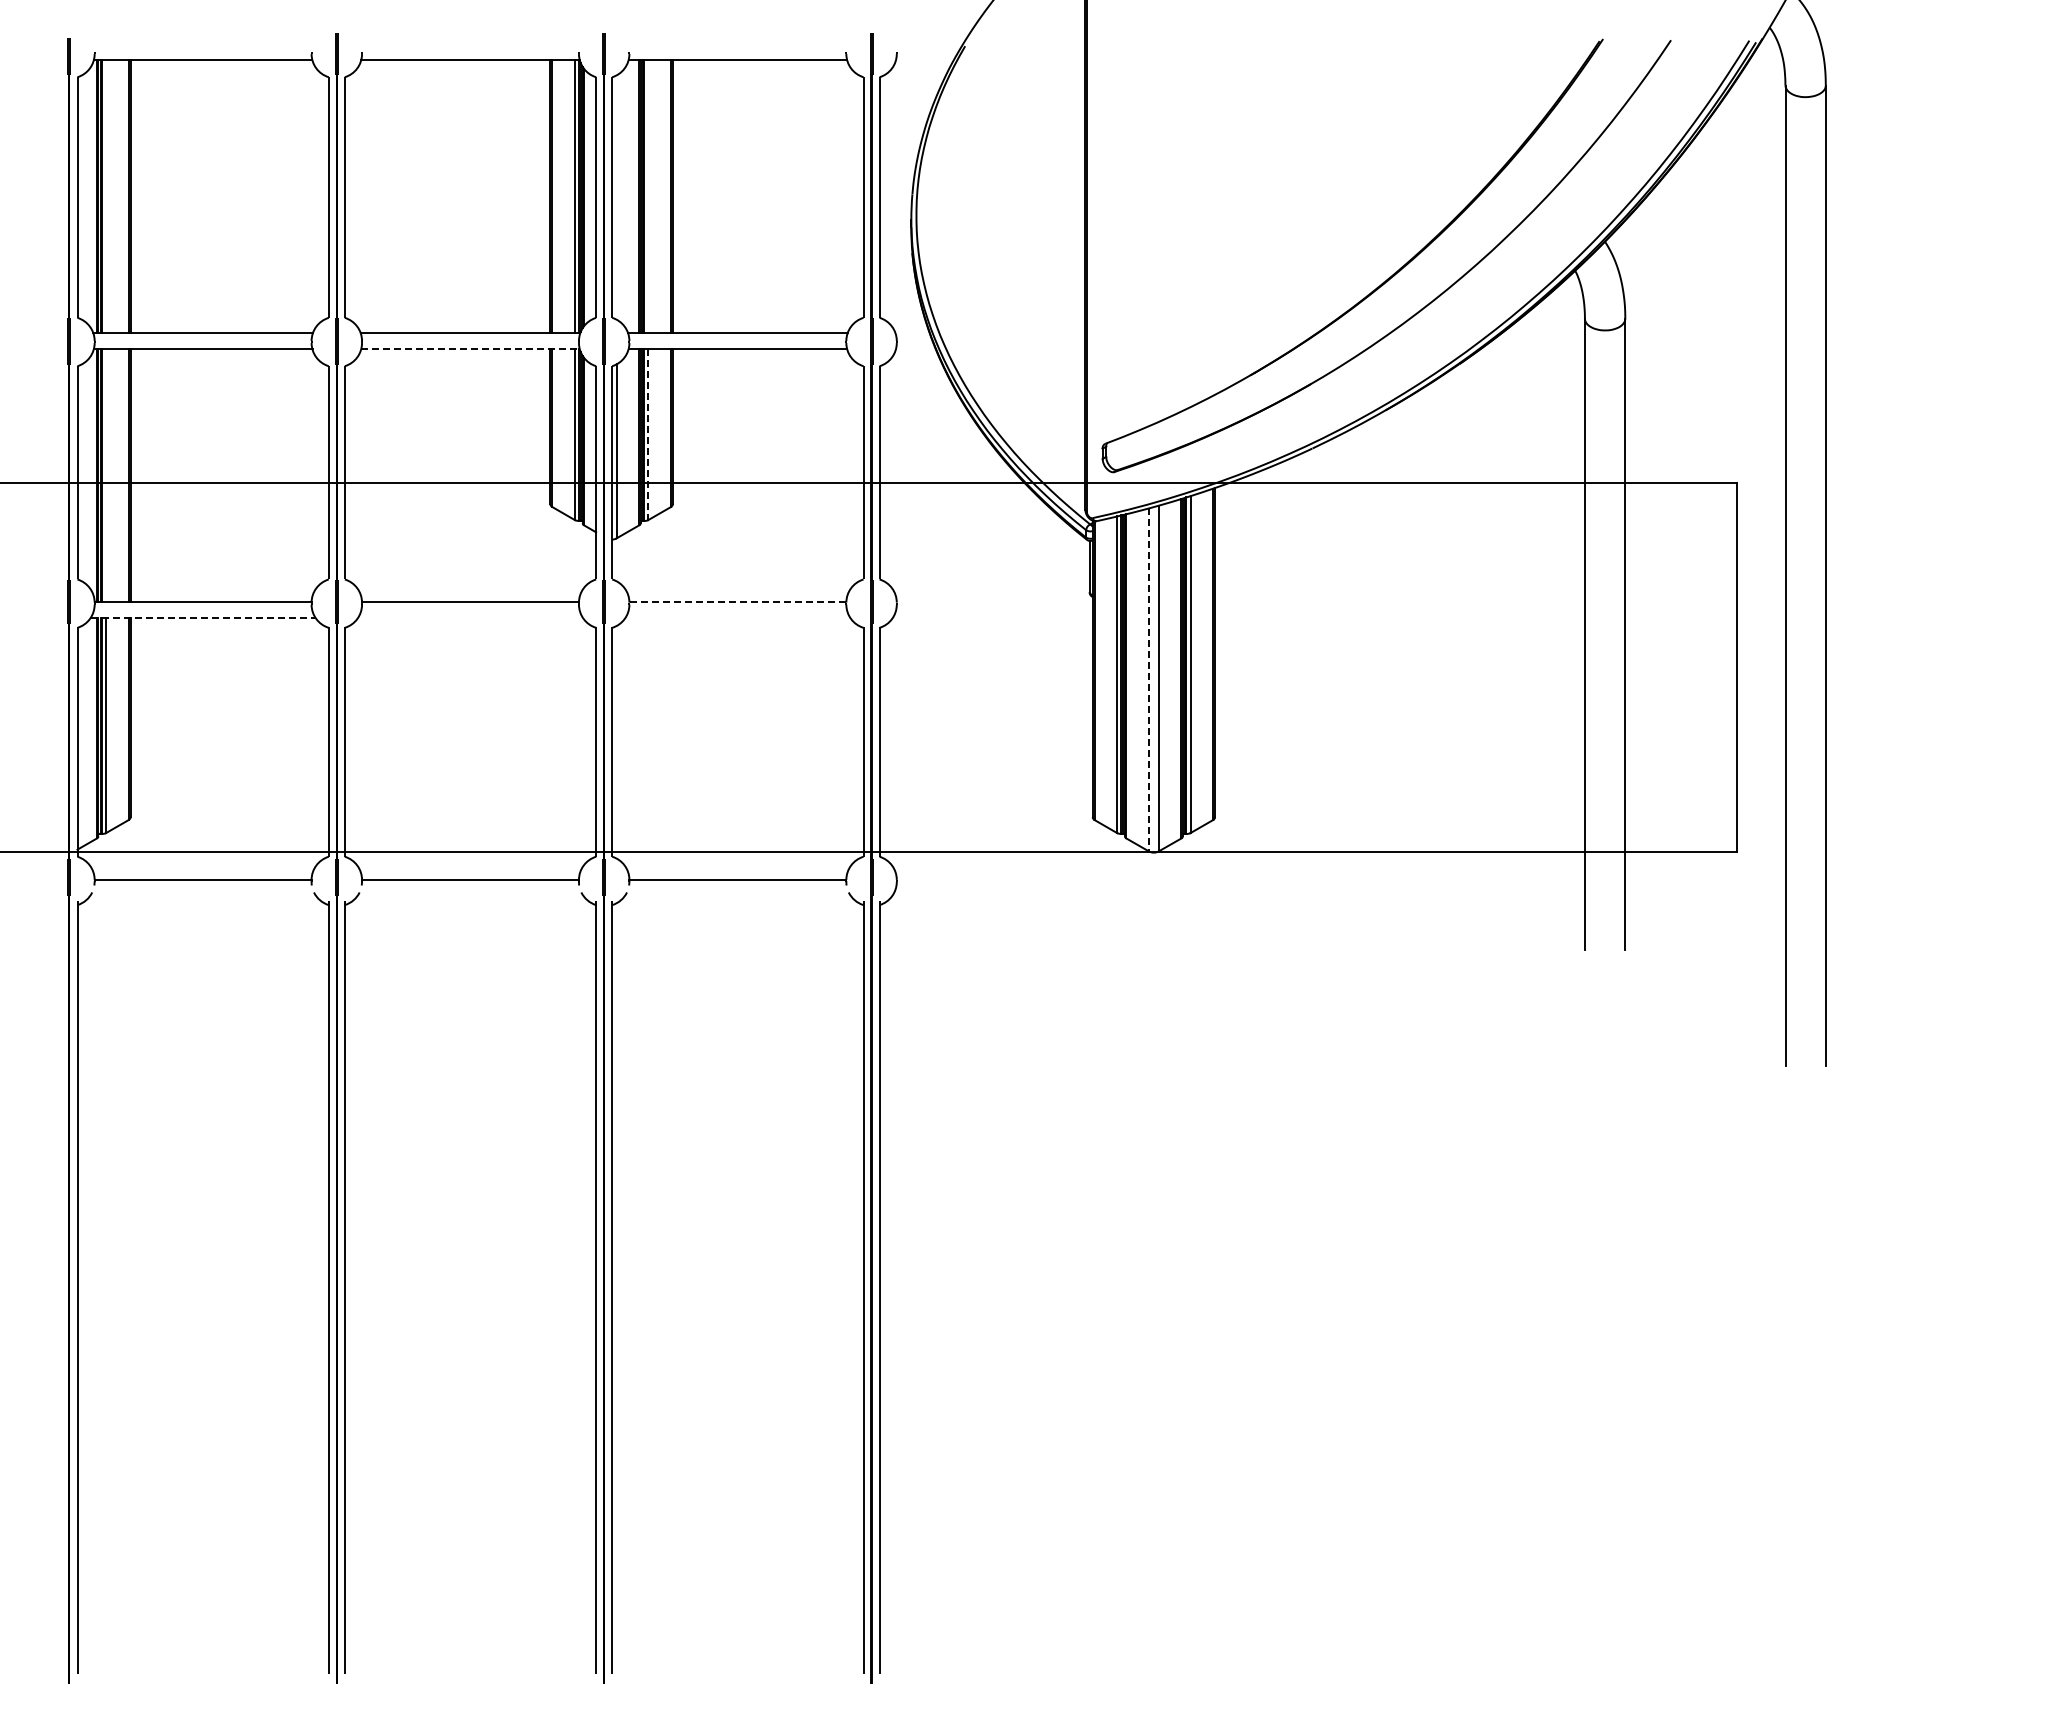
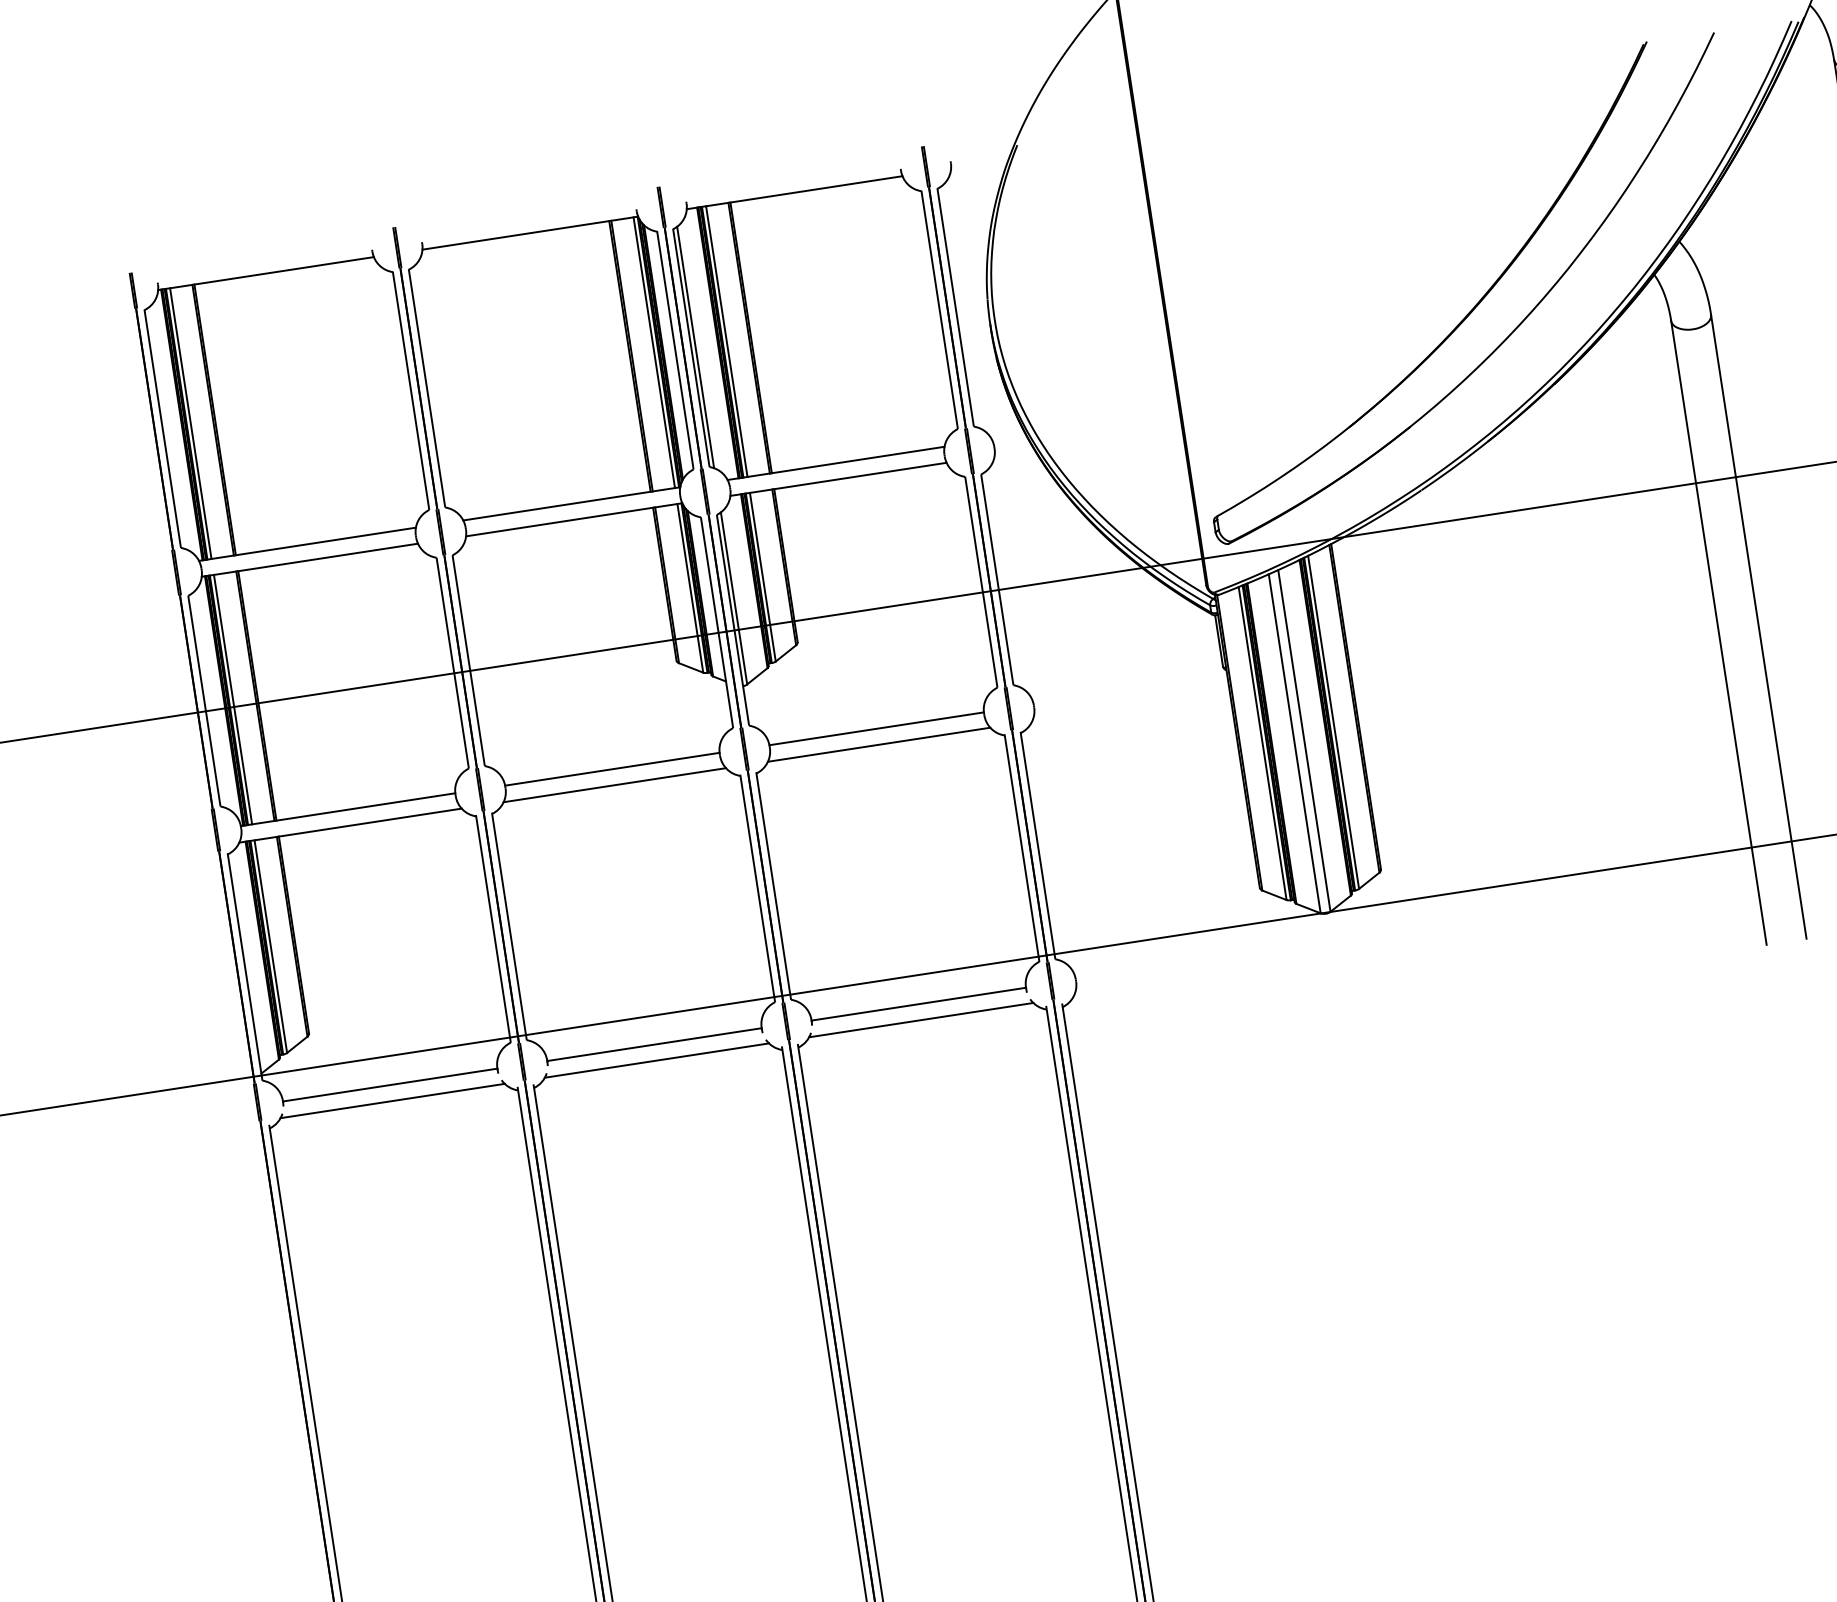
line: (106, 196) -> (191, 423), added
line: (648, 196) -> (727, 341), added
line: (616, 197) -> (695, 347), added
line: (471, 349) -> (575, 519), dashed -> solid
line: (648, 435) -> (763, 577), dashed -> solid
line: (106, 475) -> (233, 699), added
line: (737, 601) -> (876, 728), dashed -> solid
line: (203, 617) -> (350, 825), dashed -> solid
line: (470, 617) -> (614, 784), added
line: (737, 617) -> (878, 744), added
line: (1148, 680) -> (1294, 744), dashed -> solid
line: (202, 896) -> (392, 1101), added
line: (470, 896) -> (656, 1060), added
line: (737, 896) -> (920, 1020), added

